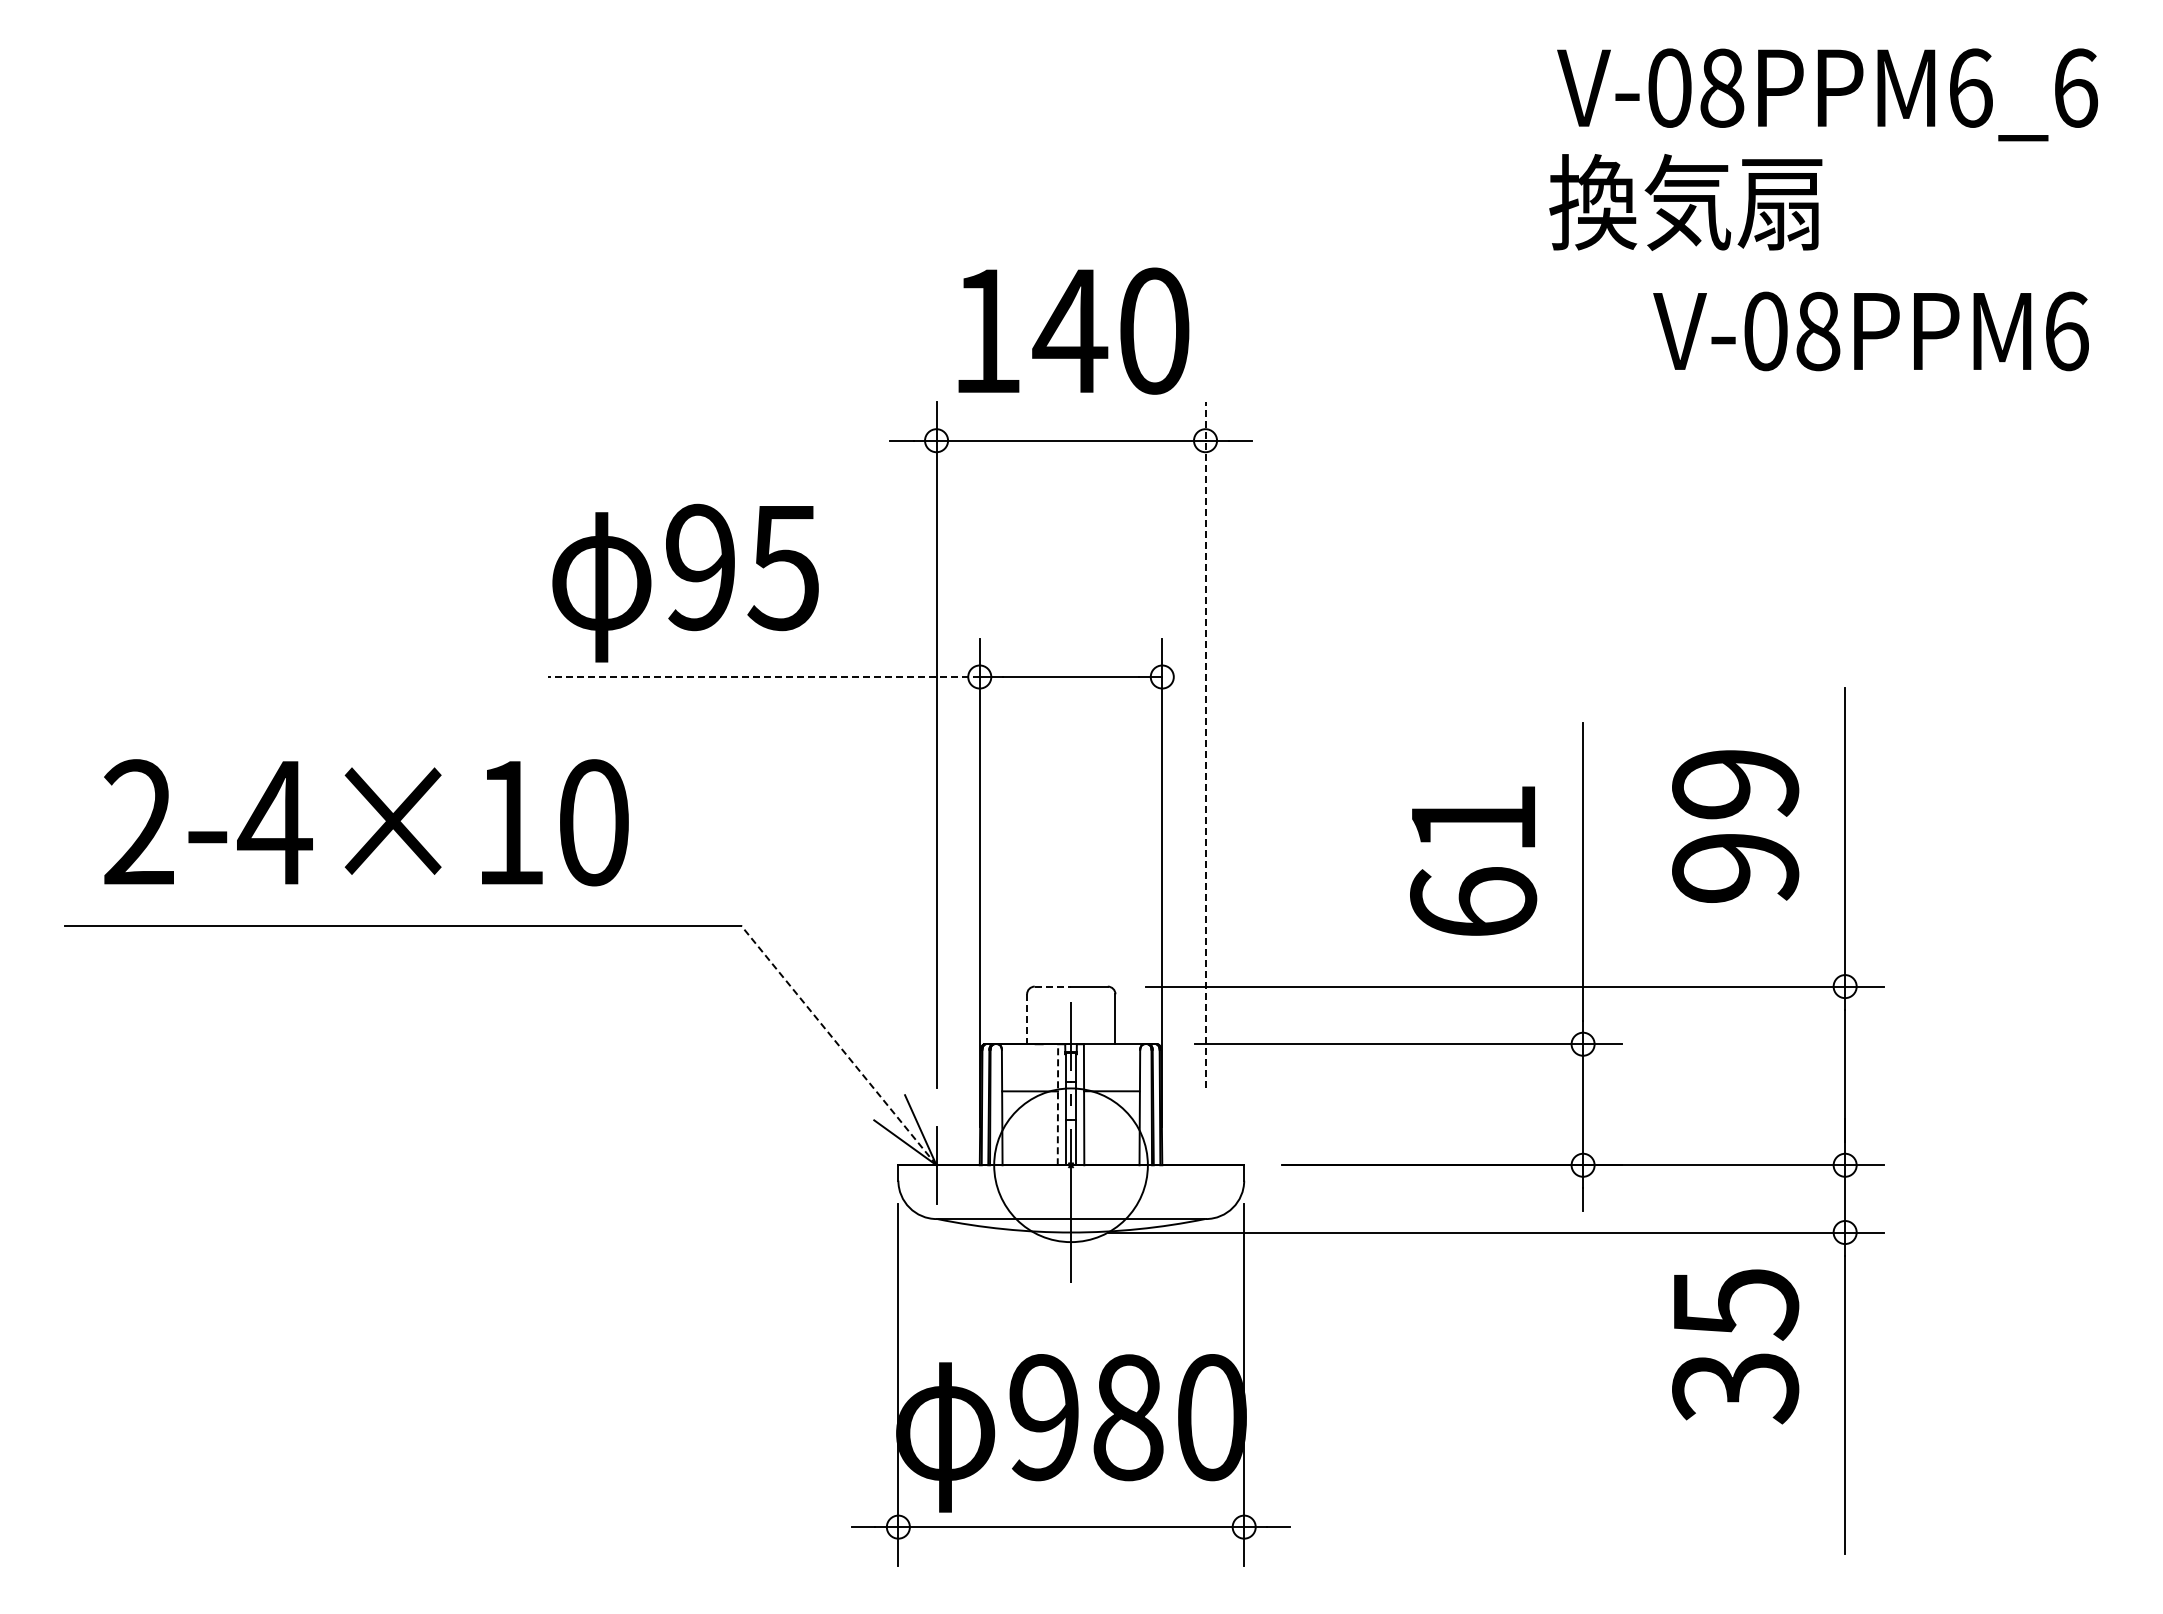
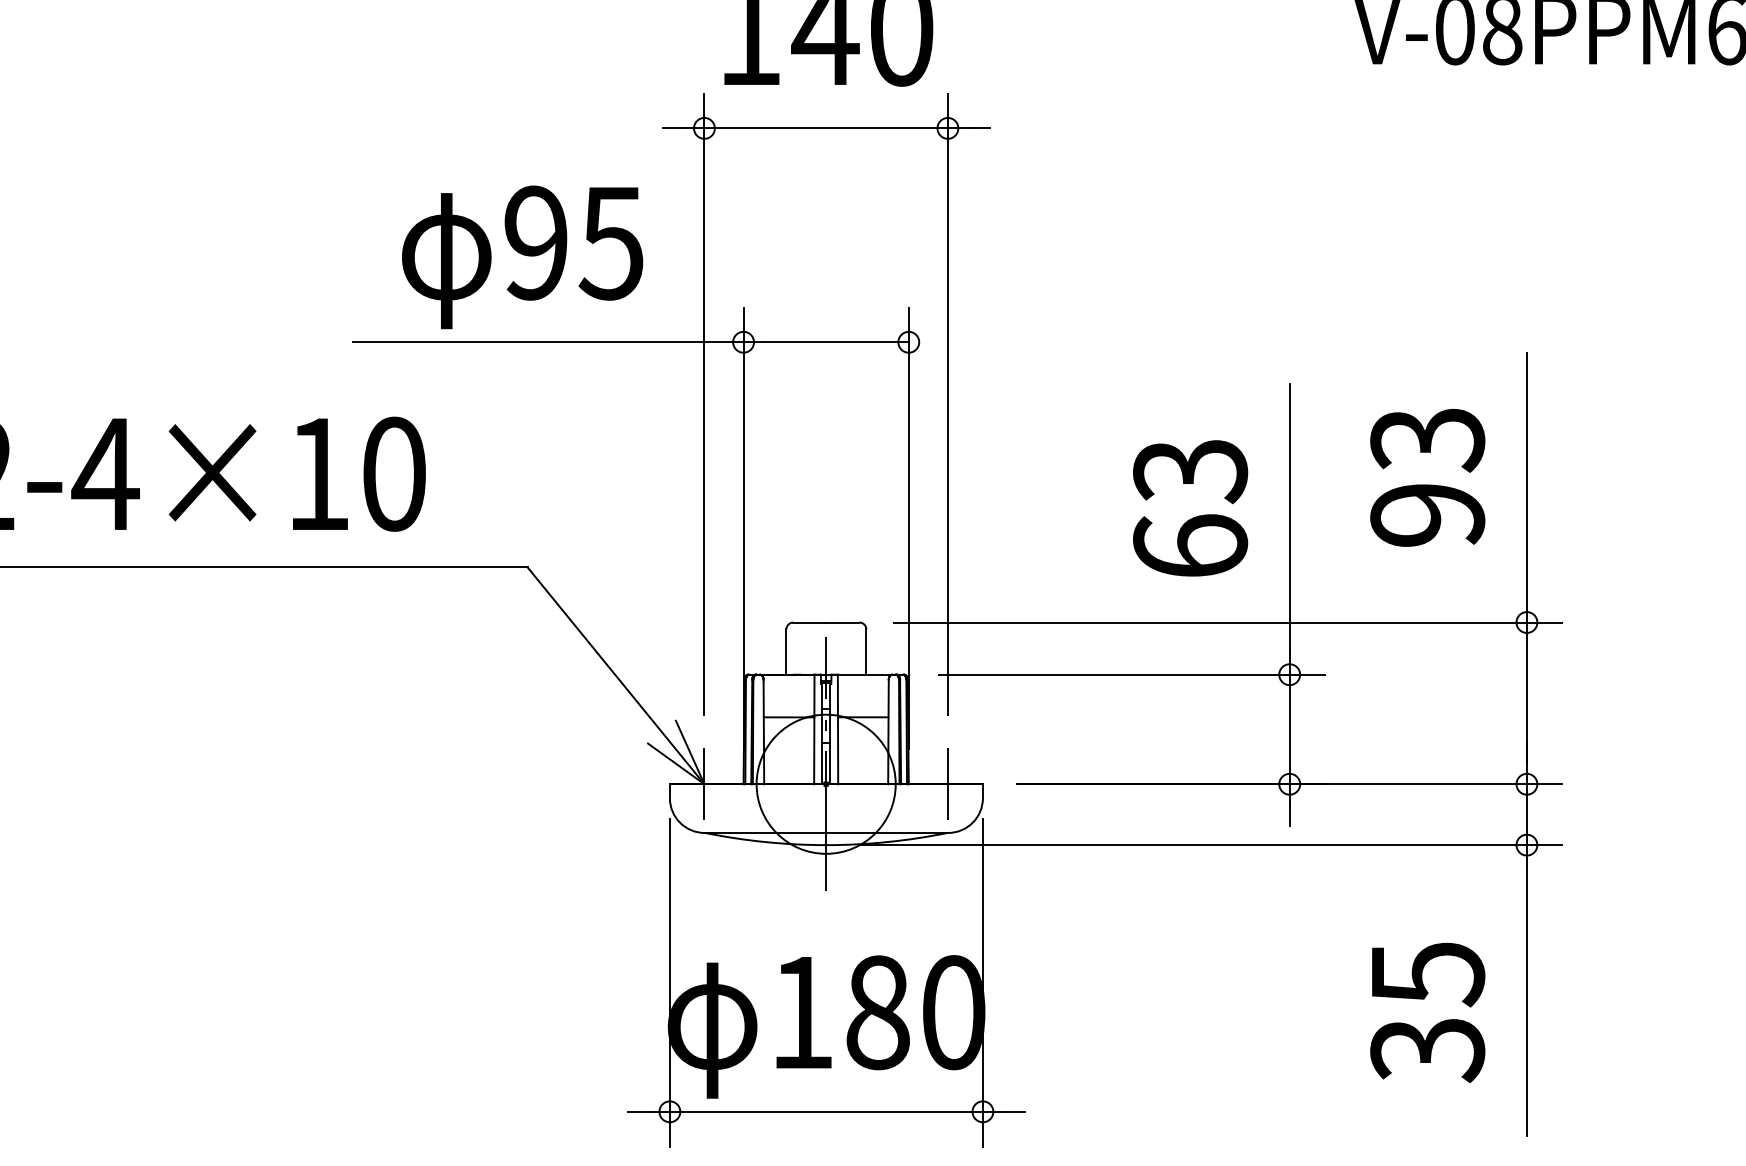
text: (685, 582) -> (522, 256), moved
line: (763, 677) -> (547, 342), dashed -> solid
line: (1205, 744) -> (947, 403), dashed -> solid
text: (1735, 785) -> (1427, 440), 99 -> 93
text: (1473, 820) -> (1190, 472), 61 -> 63
line: (1053, 986) -> (810, 622), dashed -> solid
line: (1027, 1019) -> (786, 652), dashed -> solid
line: (838, 1045) -> (615, 675), dashed -> solid
line: (1057, 1104) -> (813, 729), dashed -> solid
line: (1205, 1164) -> (947, 783), added
text: (1735, 1346) -> (1427, 1012), moved
text: (1043, 1417) -> (801, 1012), 980 -> 180

